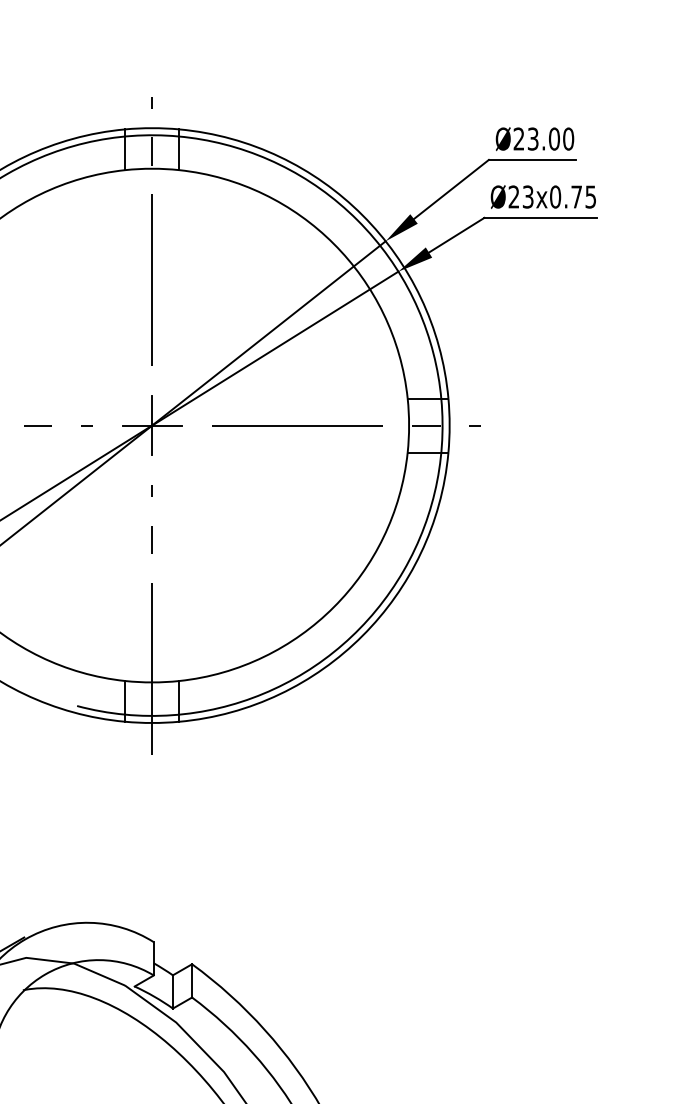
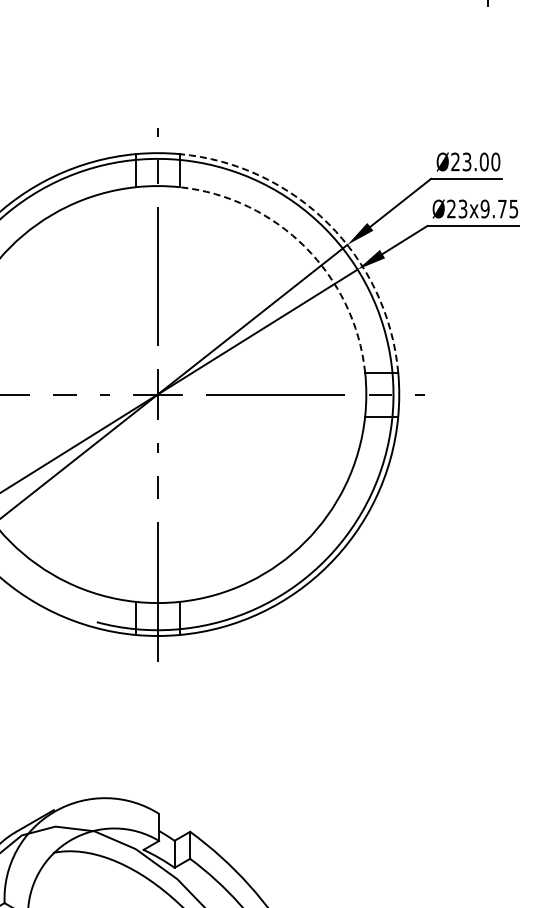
text: (554, 197) -> (484, 209), Ø23x0.75 -> Ø23x9.75
arc: (362, 214) -> (328, 223), solid -> dashed
arc: (334, 244) -> (305, 247), solid -> dashed

